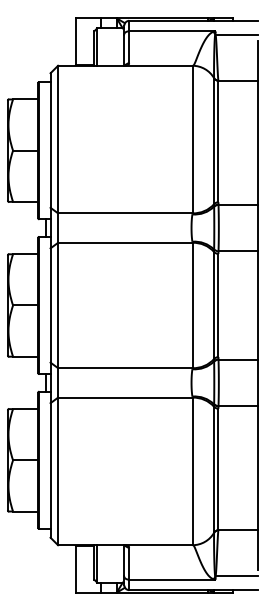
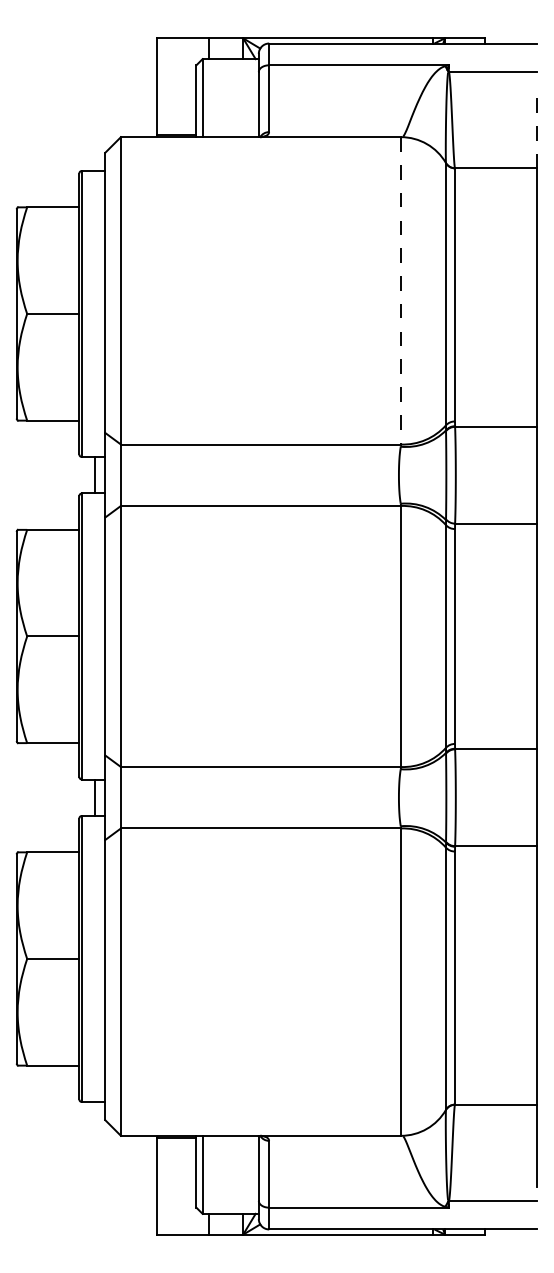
line: (257, 61) -> (536, 128), solid -> dashed
line: (192, 139) -> (400, 290), solid -> dashed

